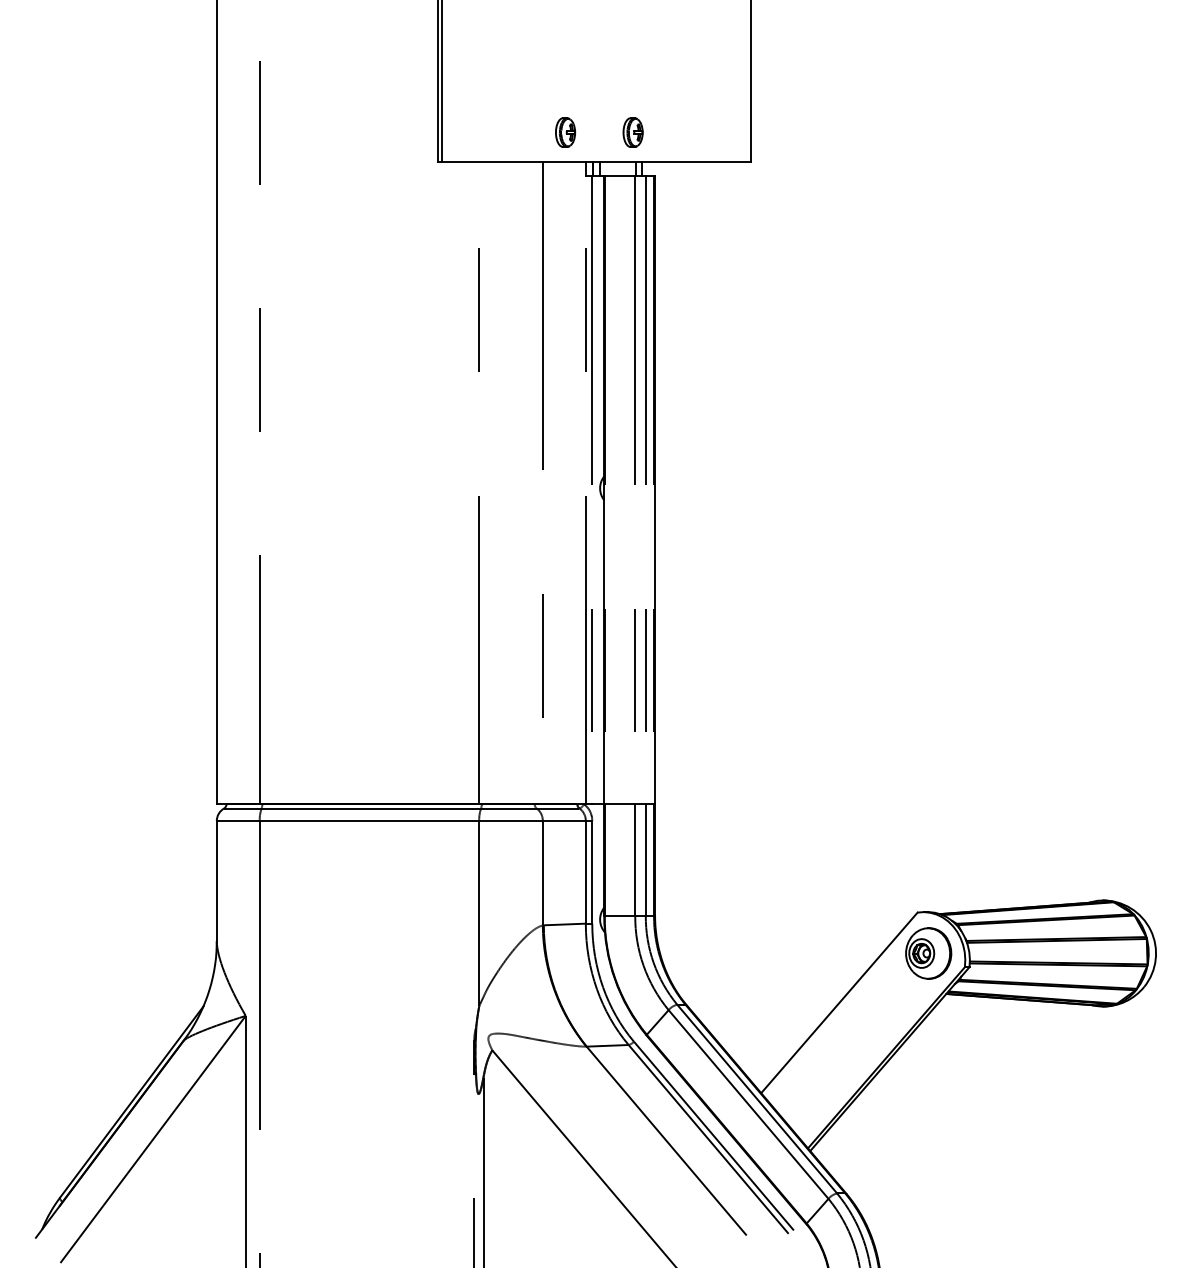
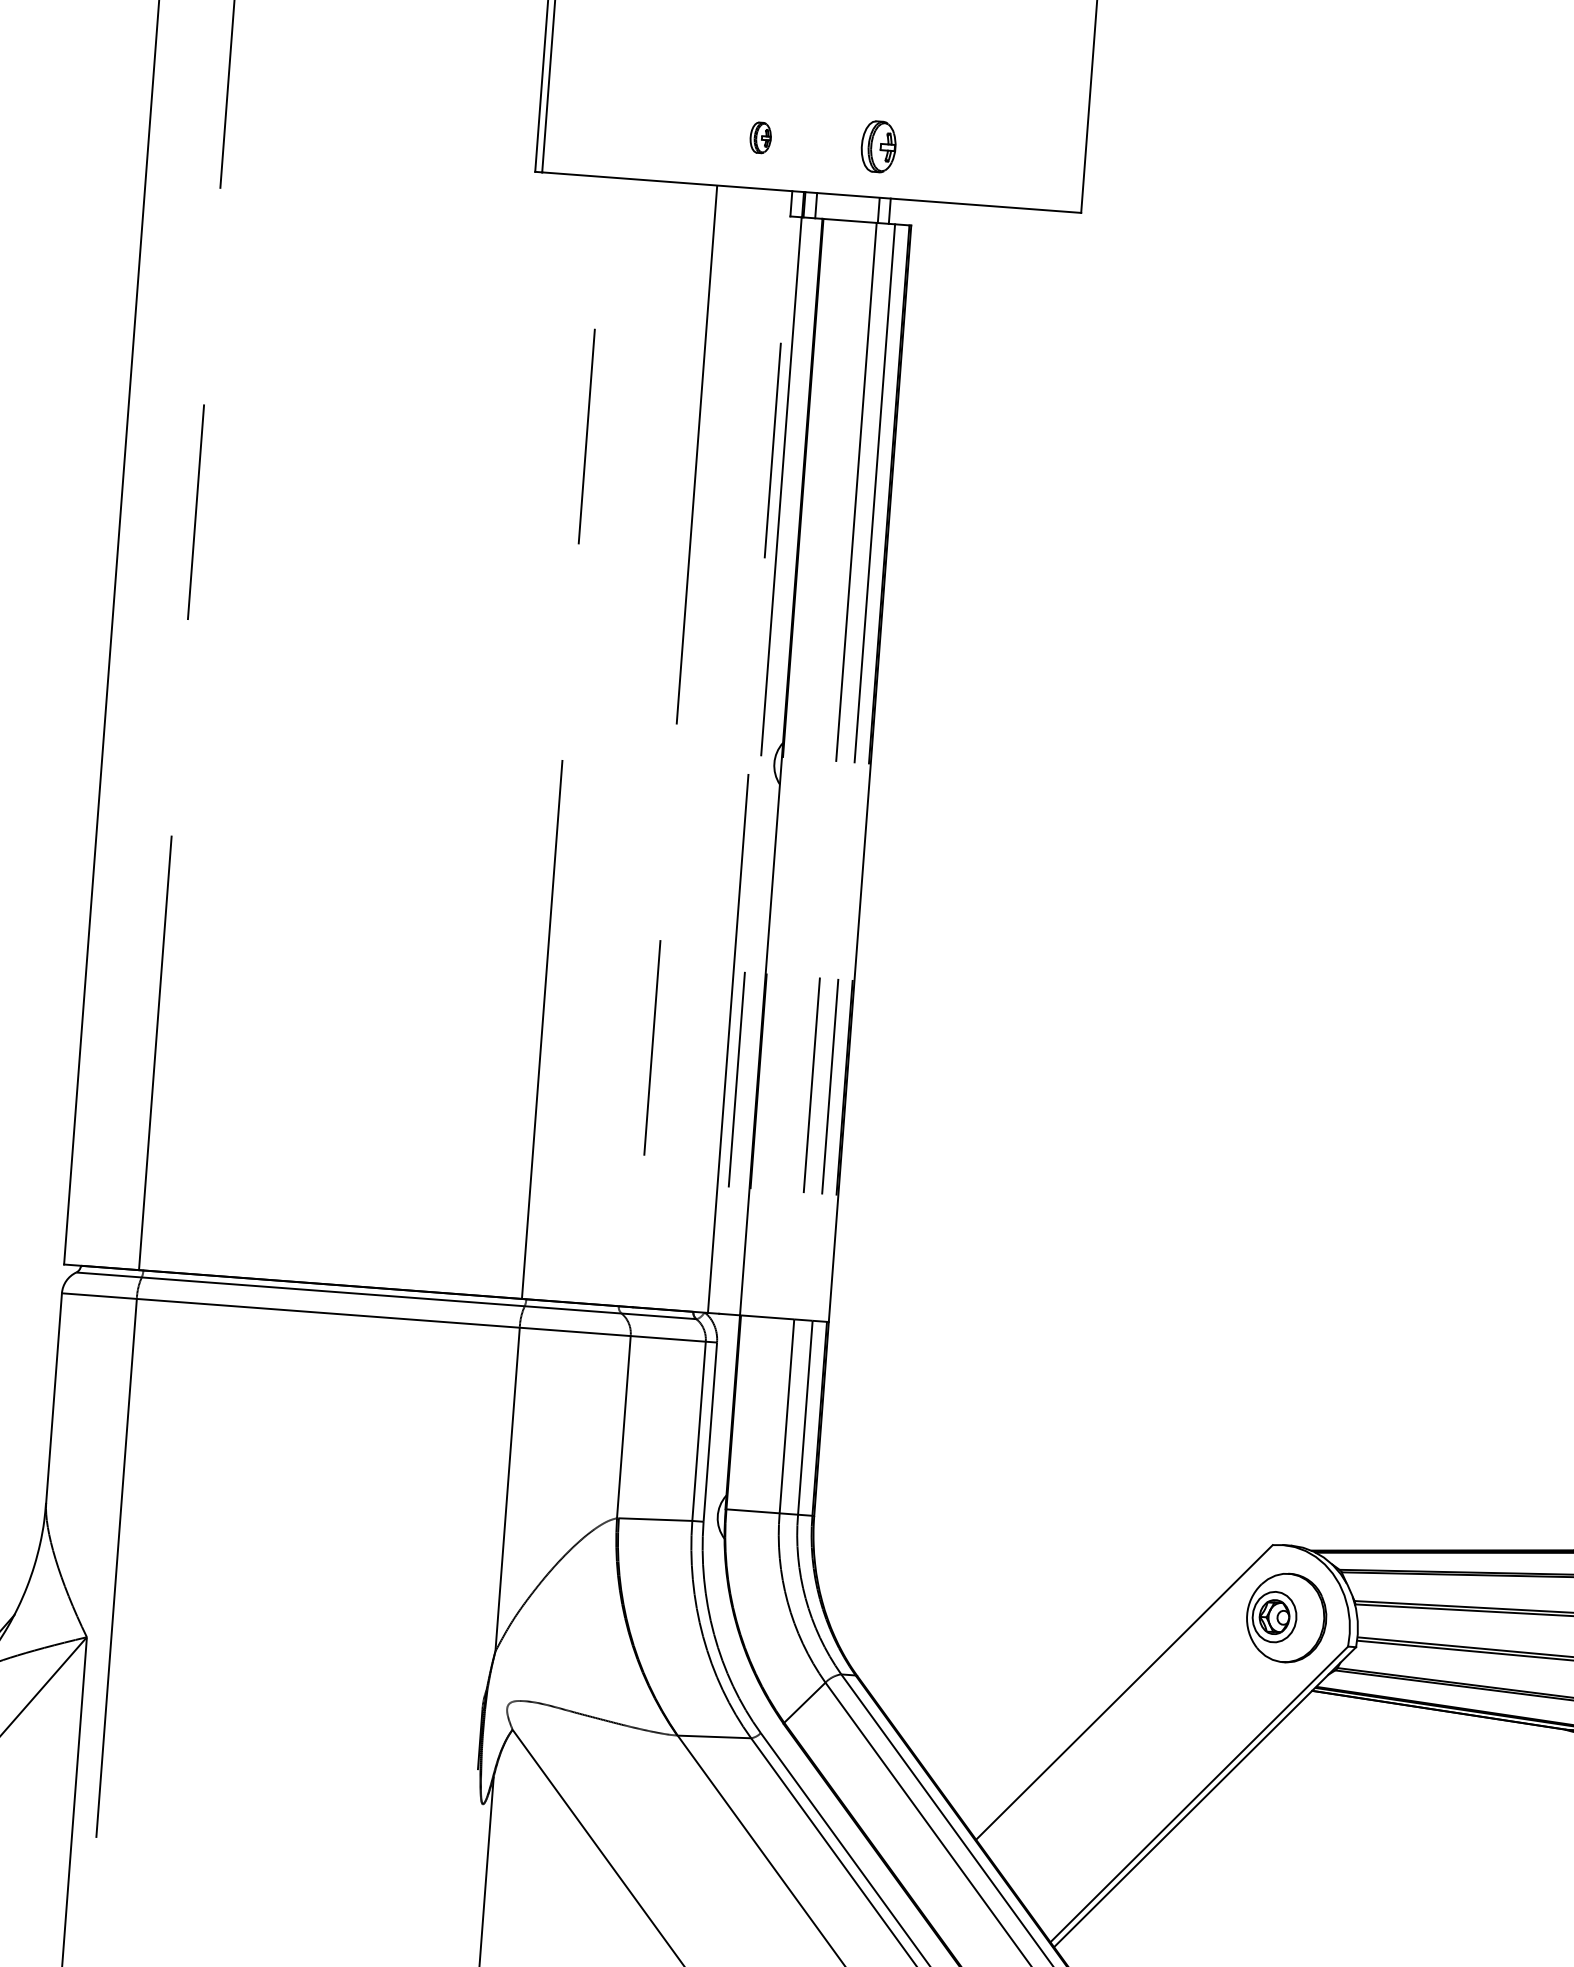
part: (565, 132) -> (760, 137), size x0.6

